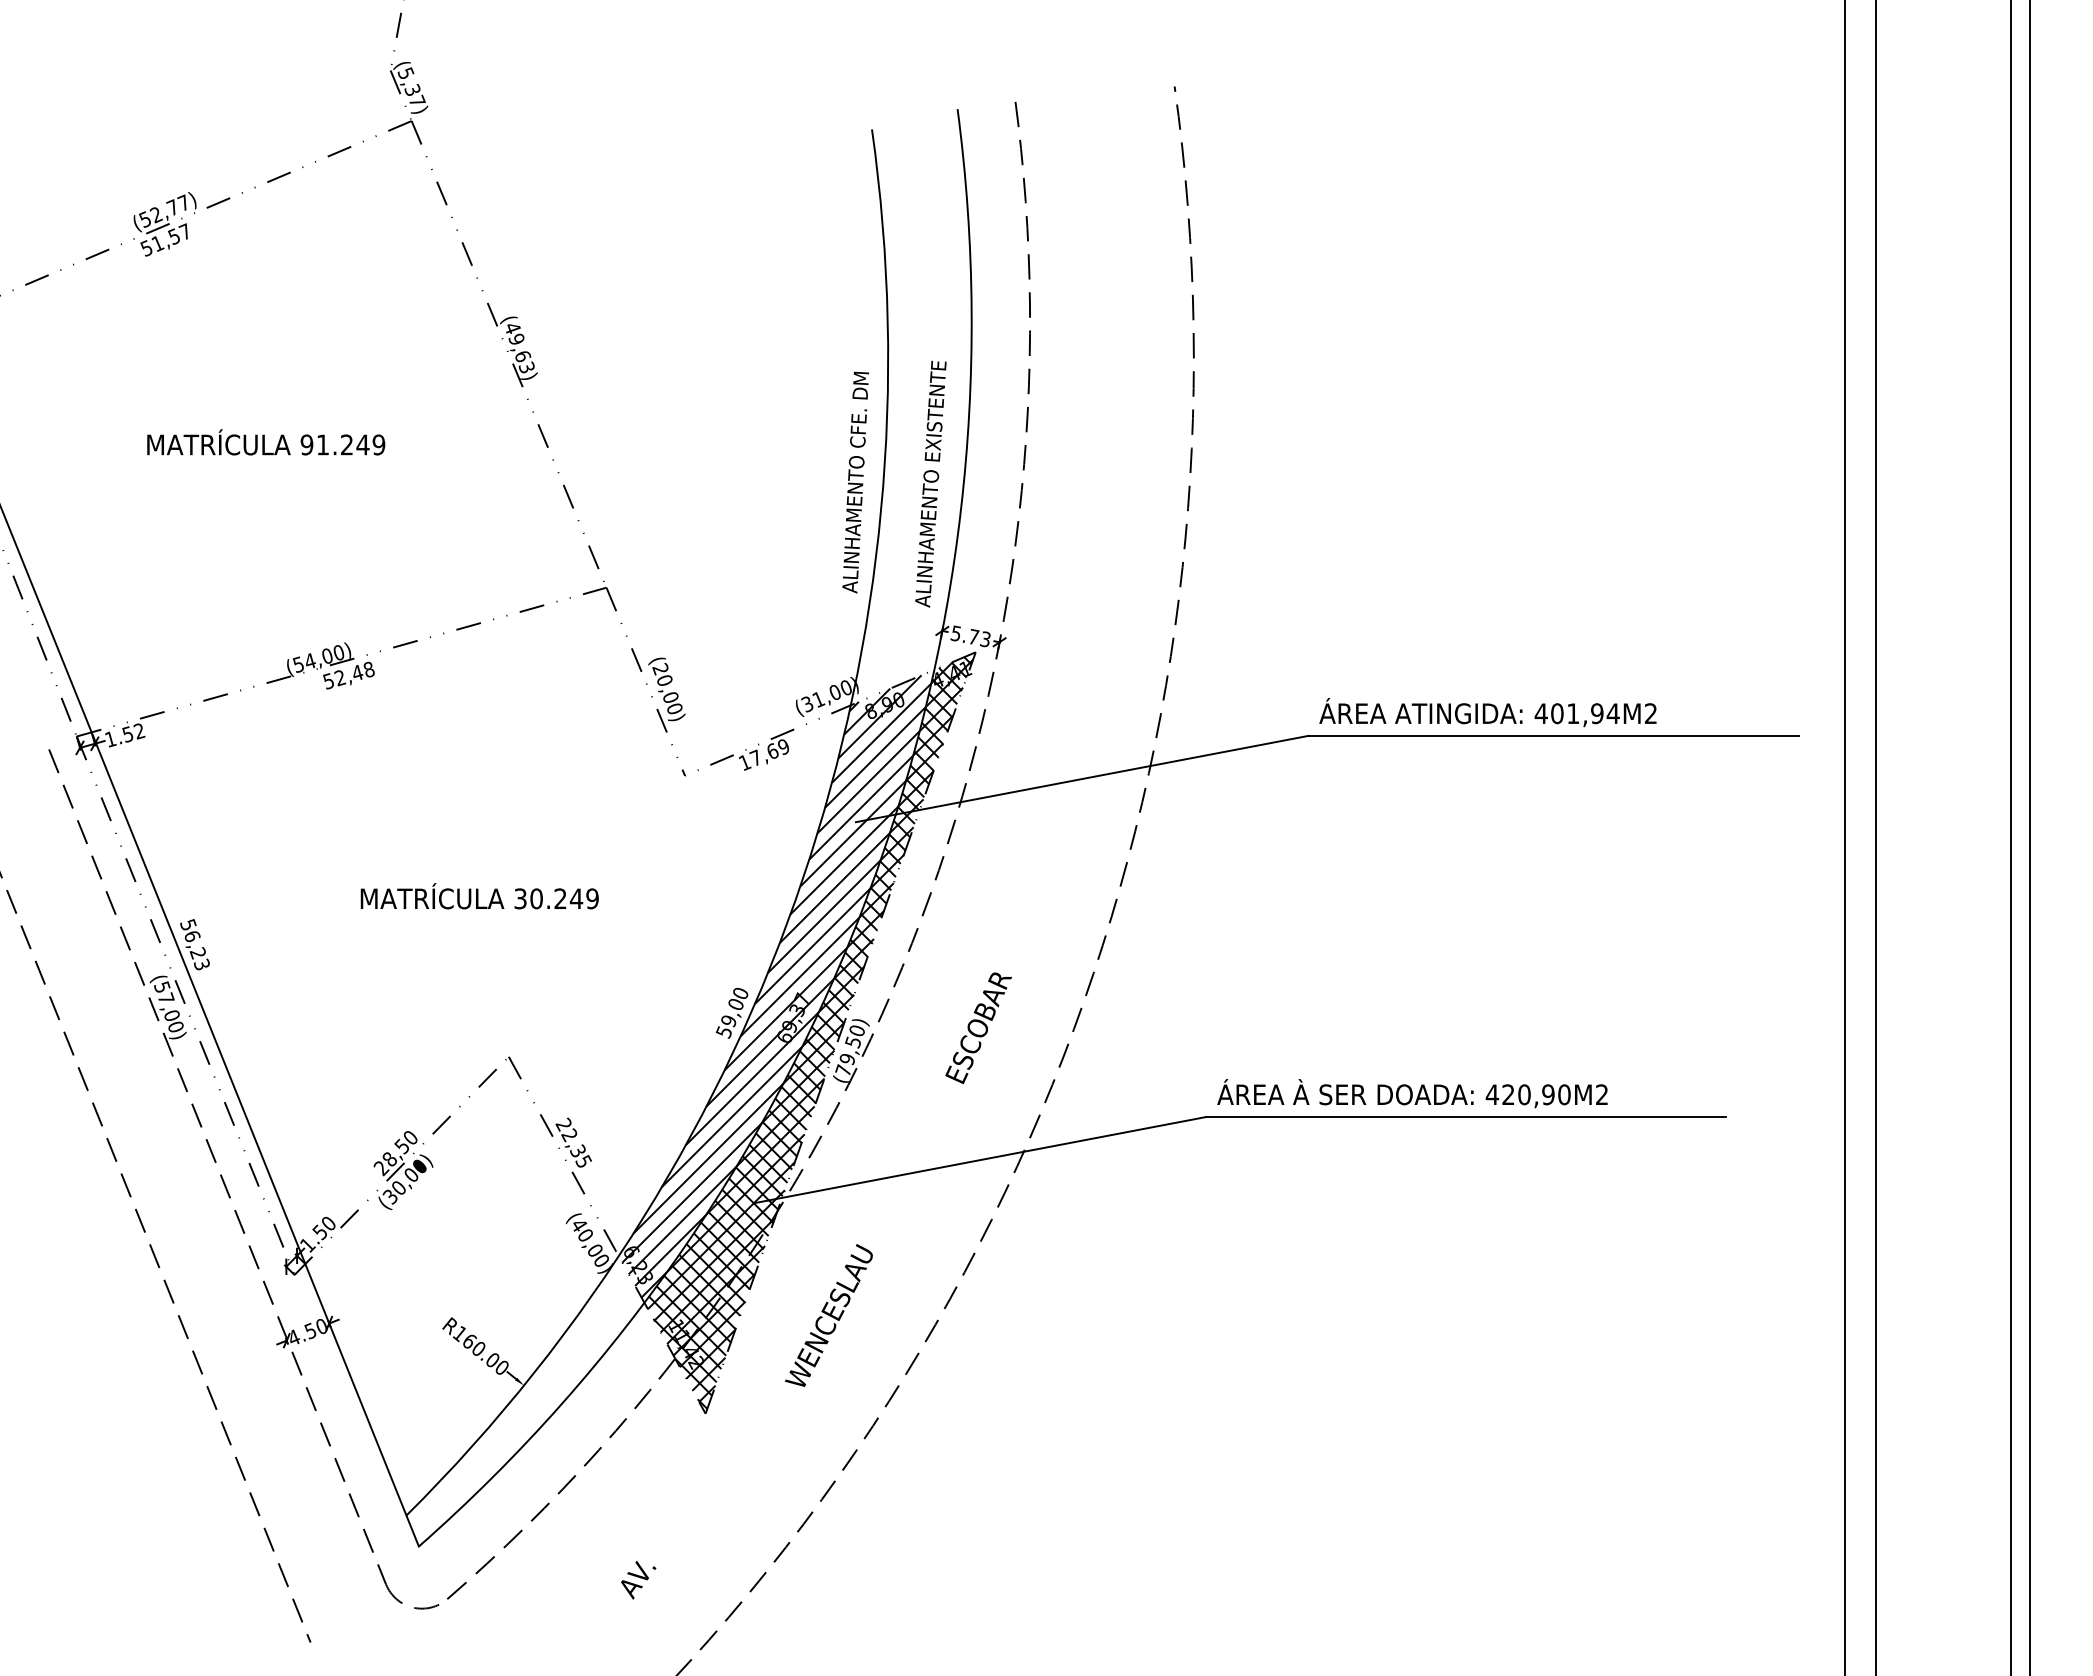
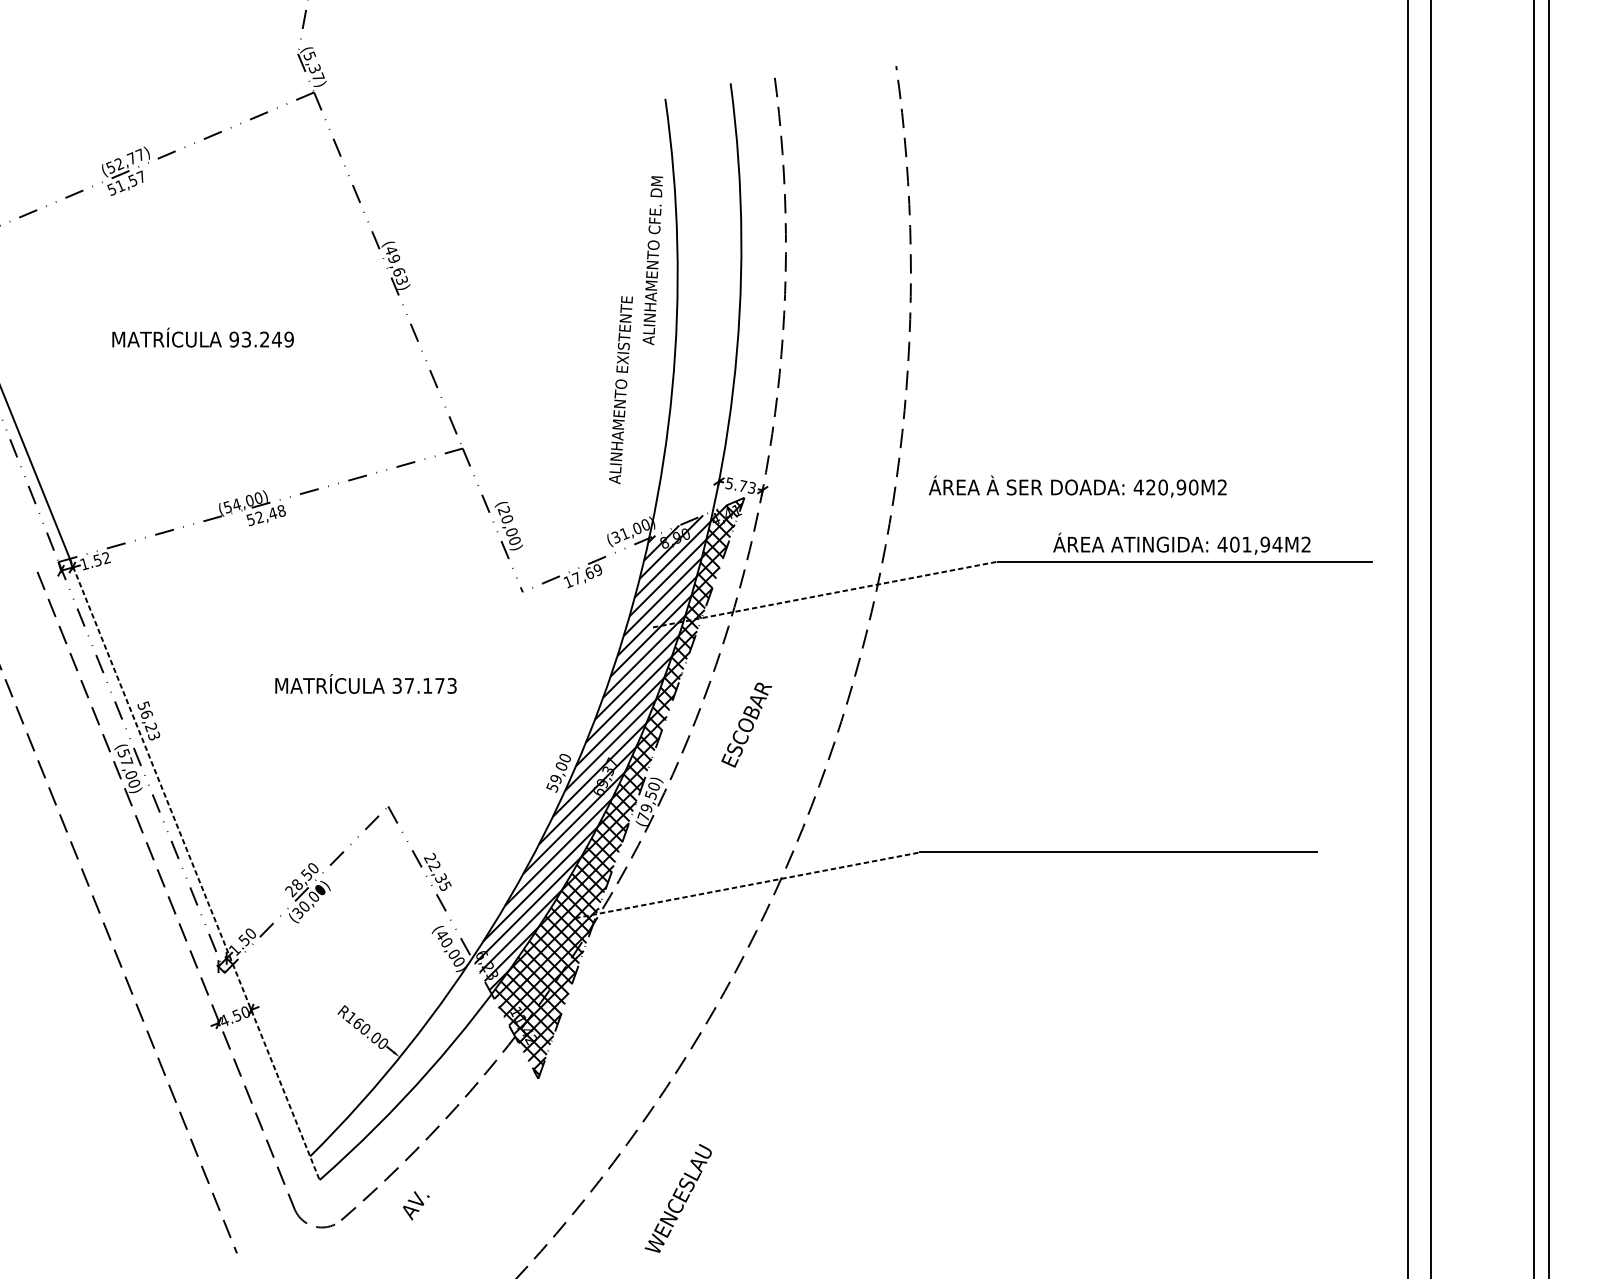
text: (322, 444) -> (246, 339), 91.249 -> 93.249
text: (855, 482) -> (652, 260), moved
text: (930, 484) -> (620, 390), moved
text: (1487, 712) -> (1181, 543), moved
line: (1082, 778) -> (825, 594), solid -> dashed
text: (564, 898) -> (430, 685), 30.249 -> 37.173
text: (978, 1028) -> (746, 725), moved
text: (1412, 1093) -> (1077, 486), moved
line: (255, 1139) -> (194, 869), solid -> dashed
line: (980, 1160) -> (748, 885), solid -> dashed
text: (828, 1315) -> (677, 1198), moved
text: (638, 1579) -> (416, 1205), moved

